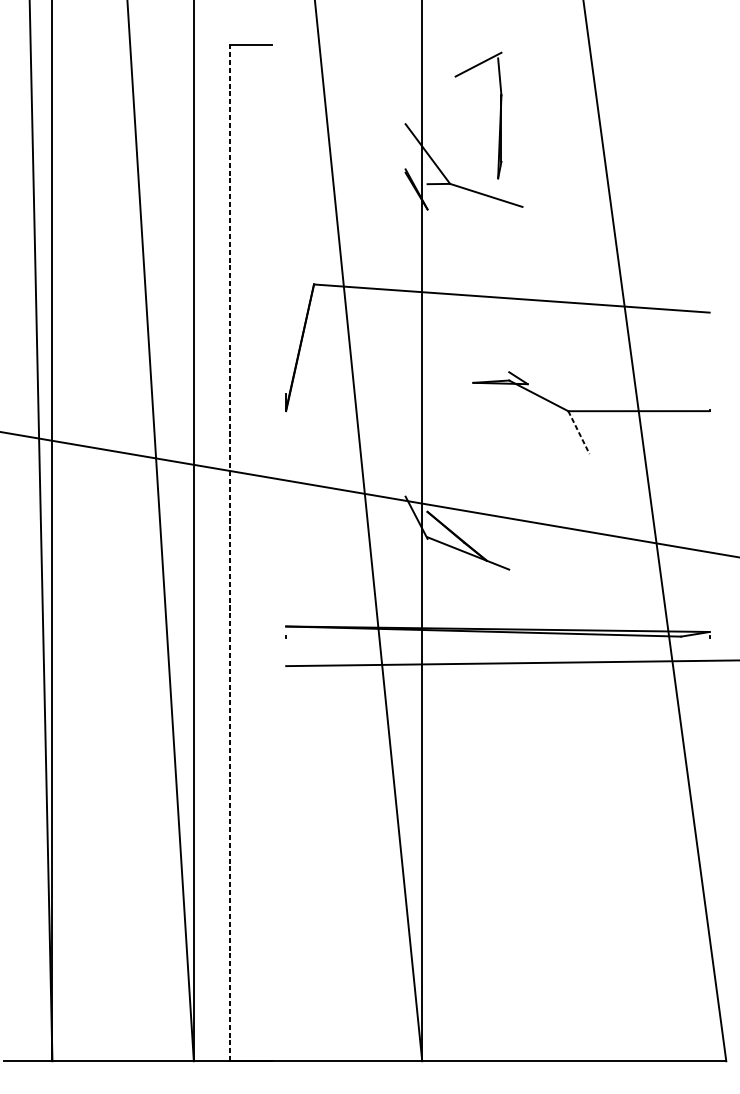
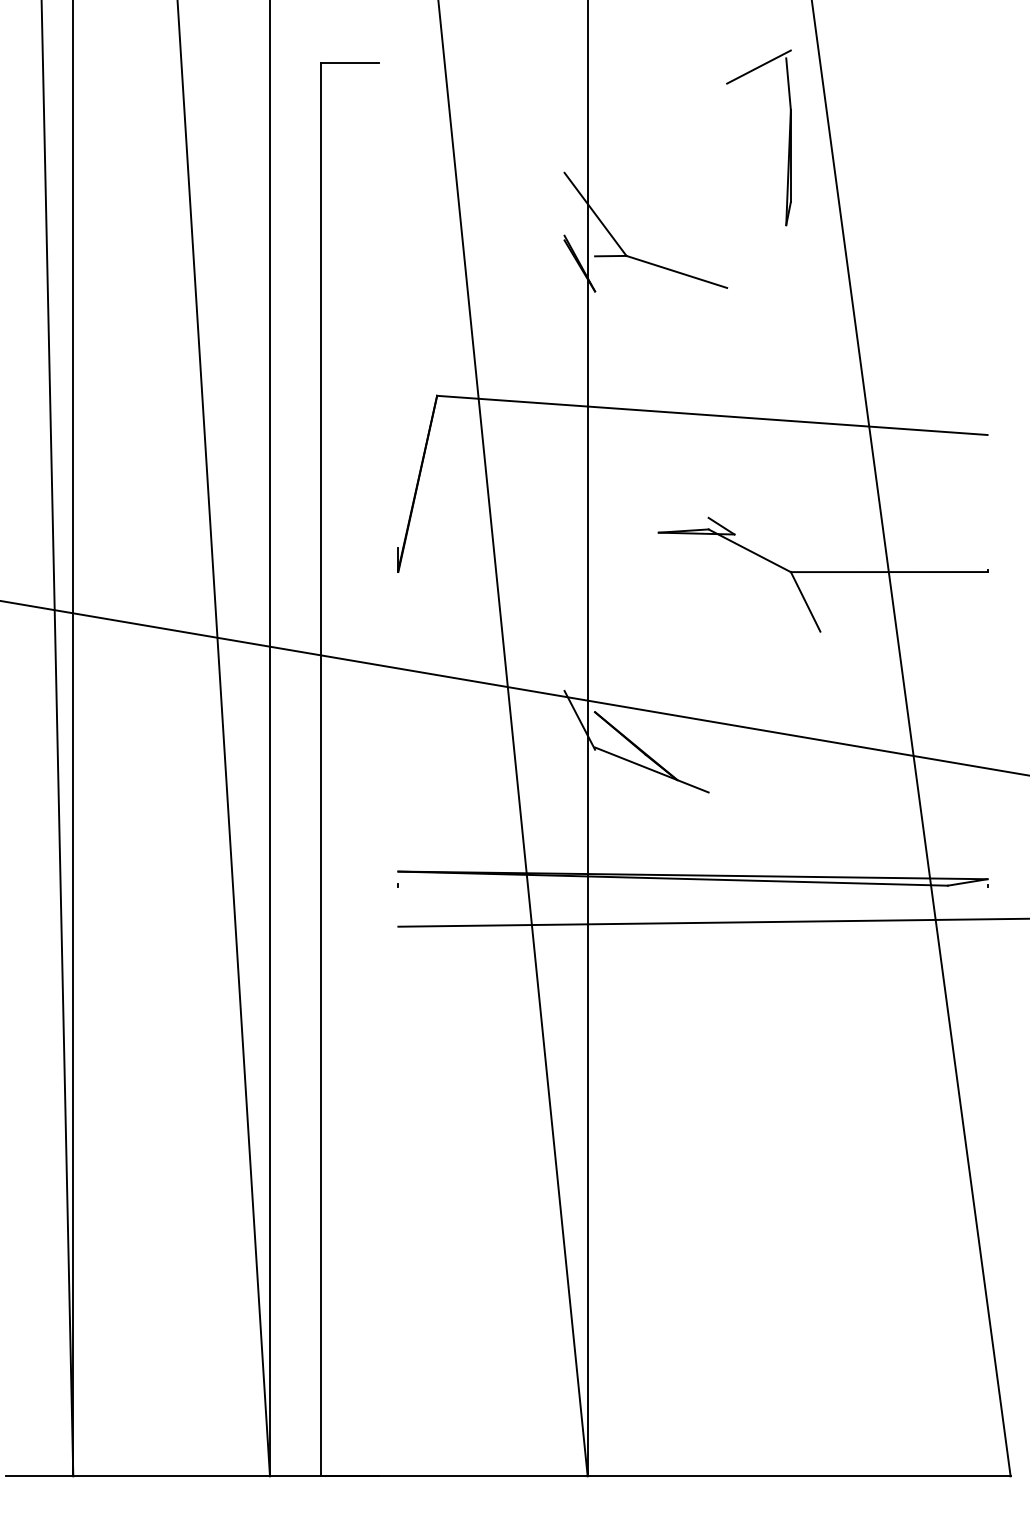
part: (499, 115) -> (788, 137), moved
line: (578, 433) -> (805, 602), dashed -> solid
line: (230, 553) -> (320, 769), dashed -> solid

